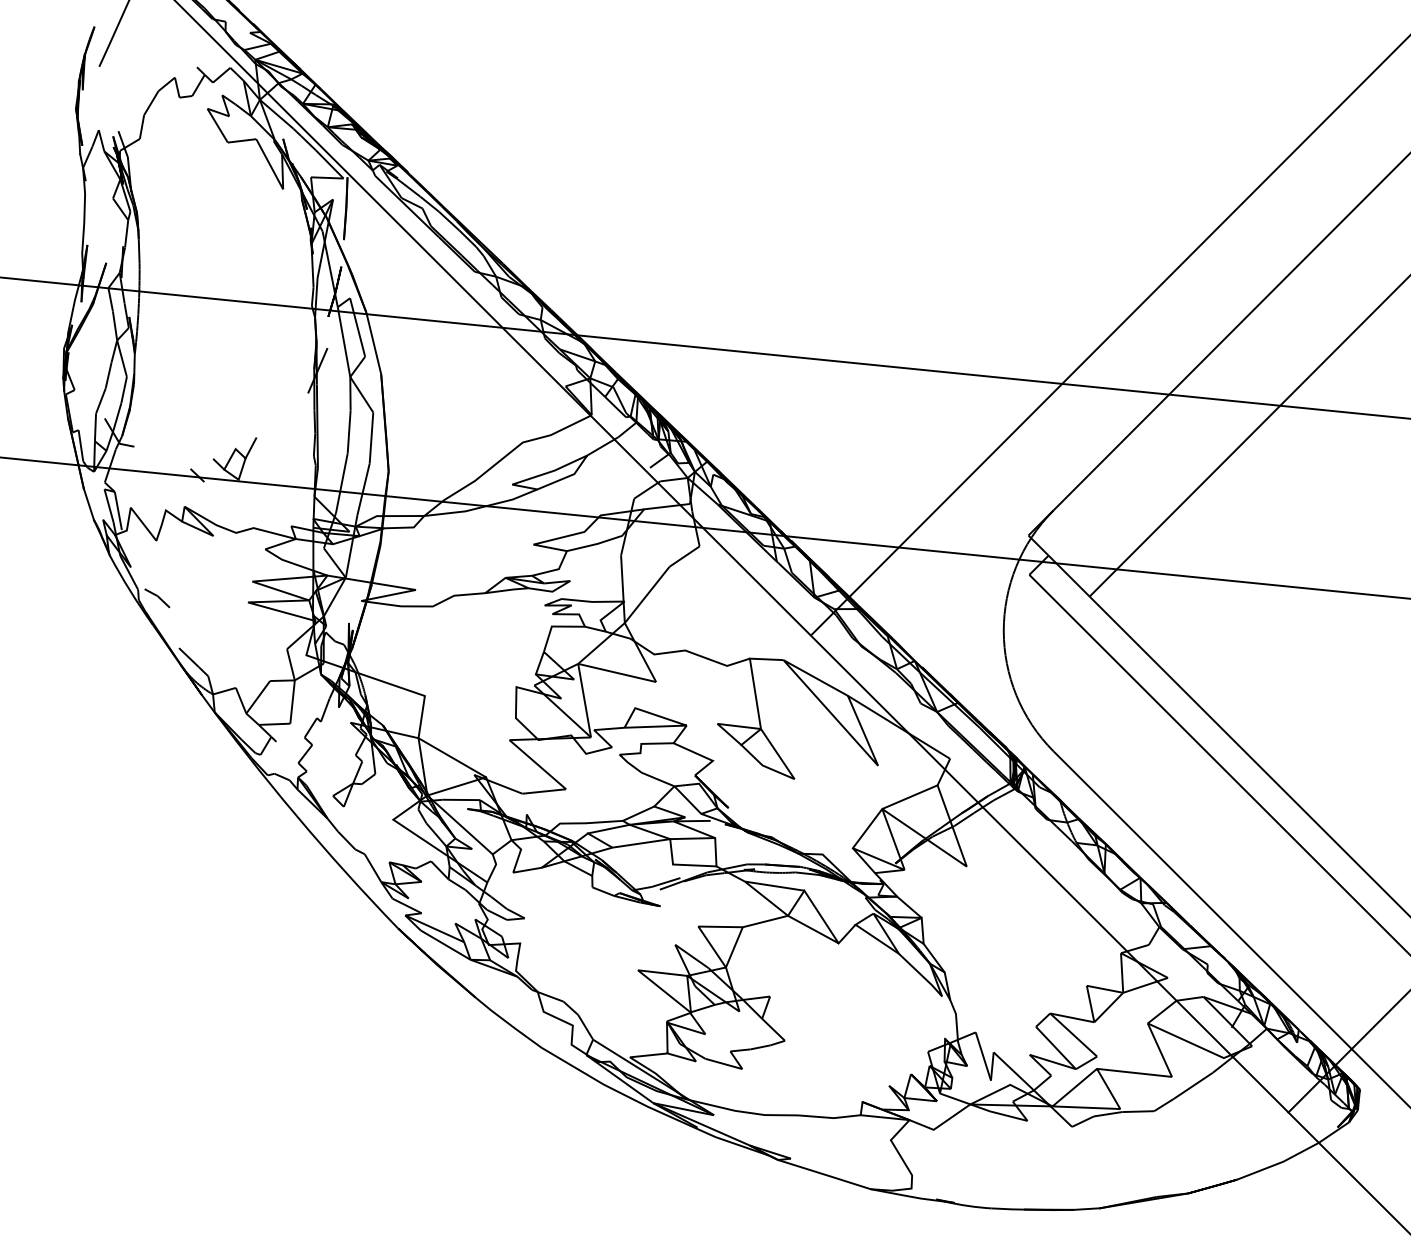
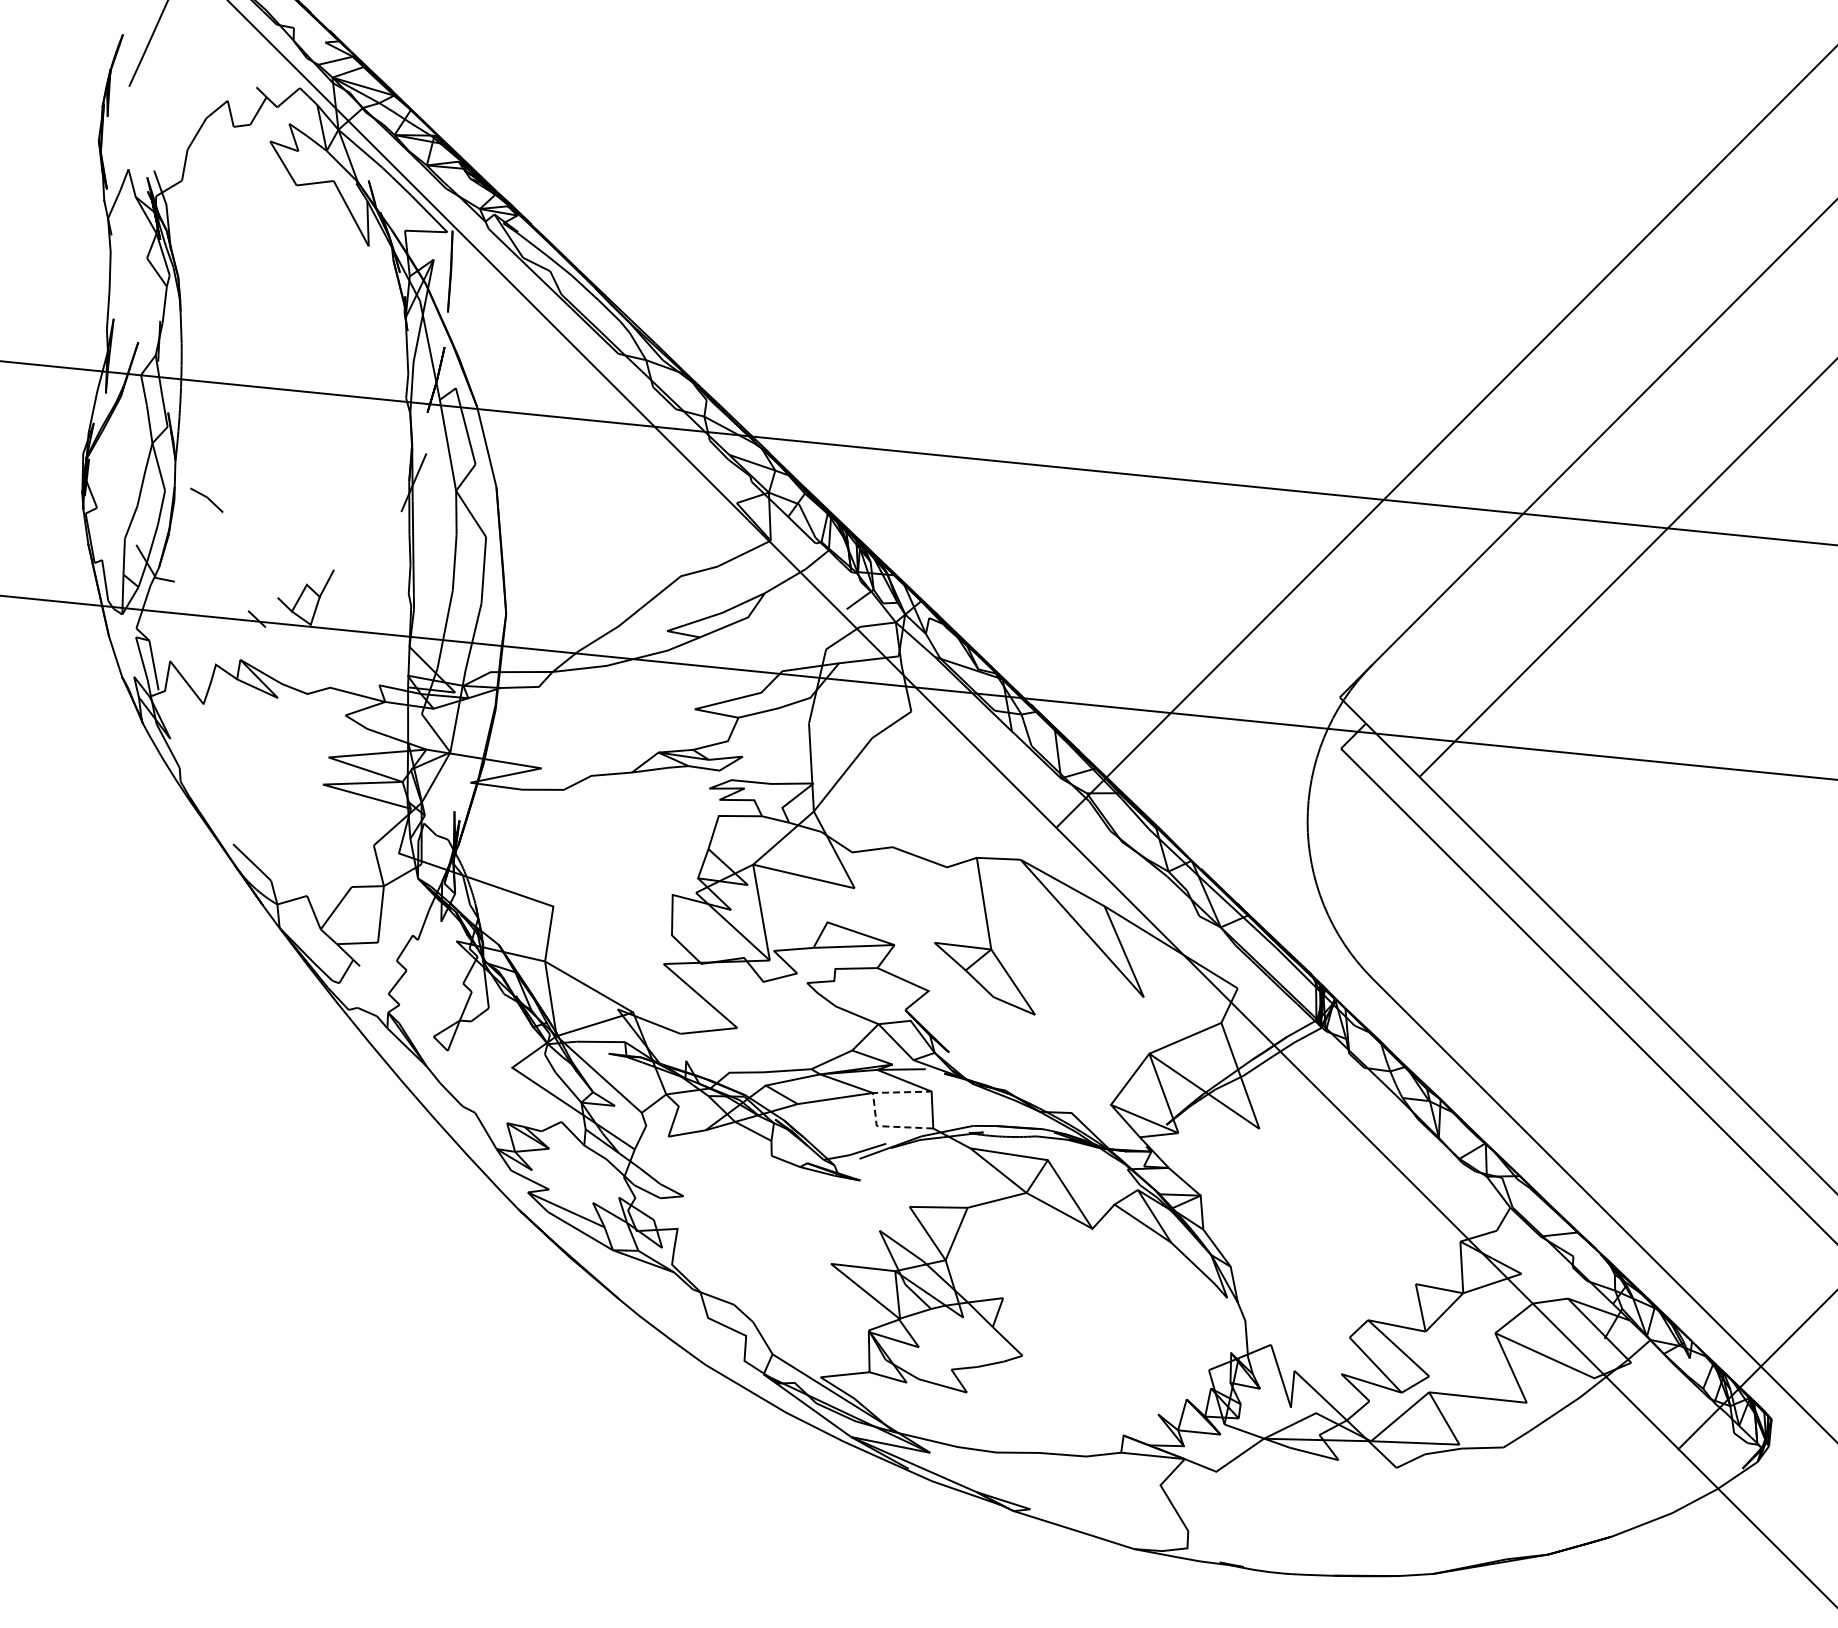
line: (157, 596) -> (206, 498), moved
line: (671, 851) -> (874, 1108), solid -> dashed

